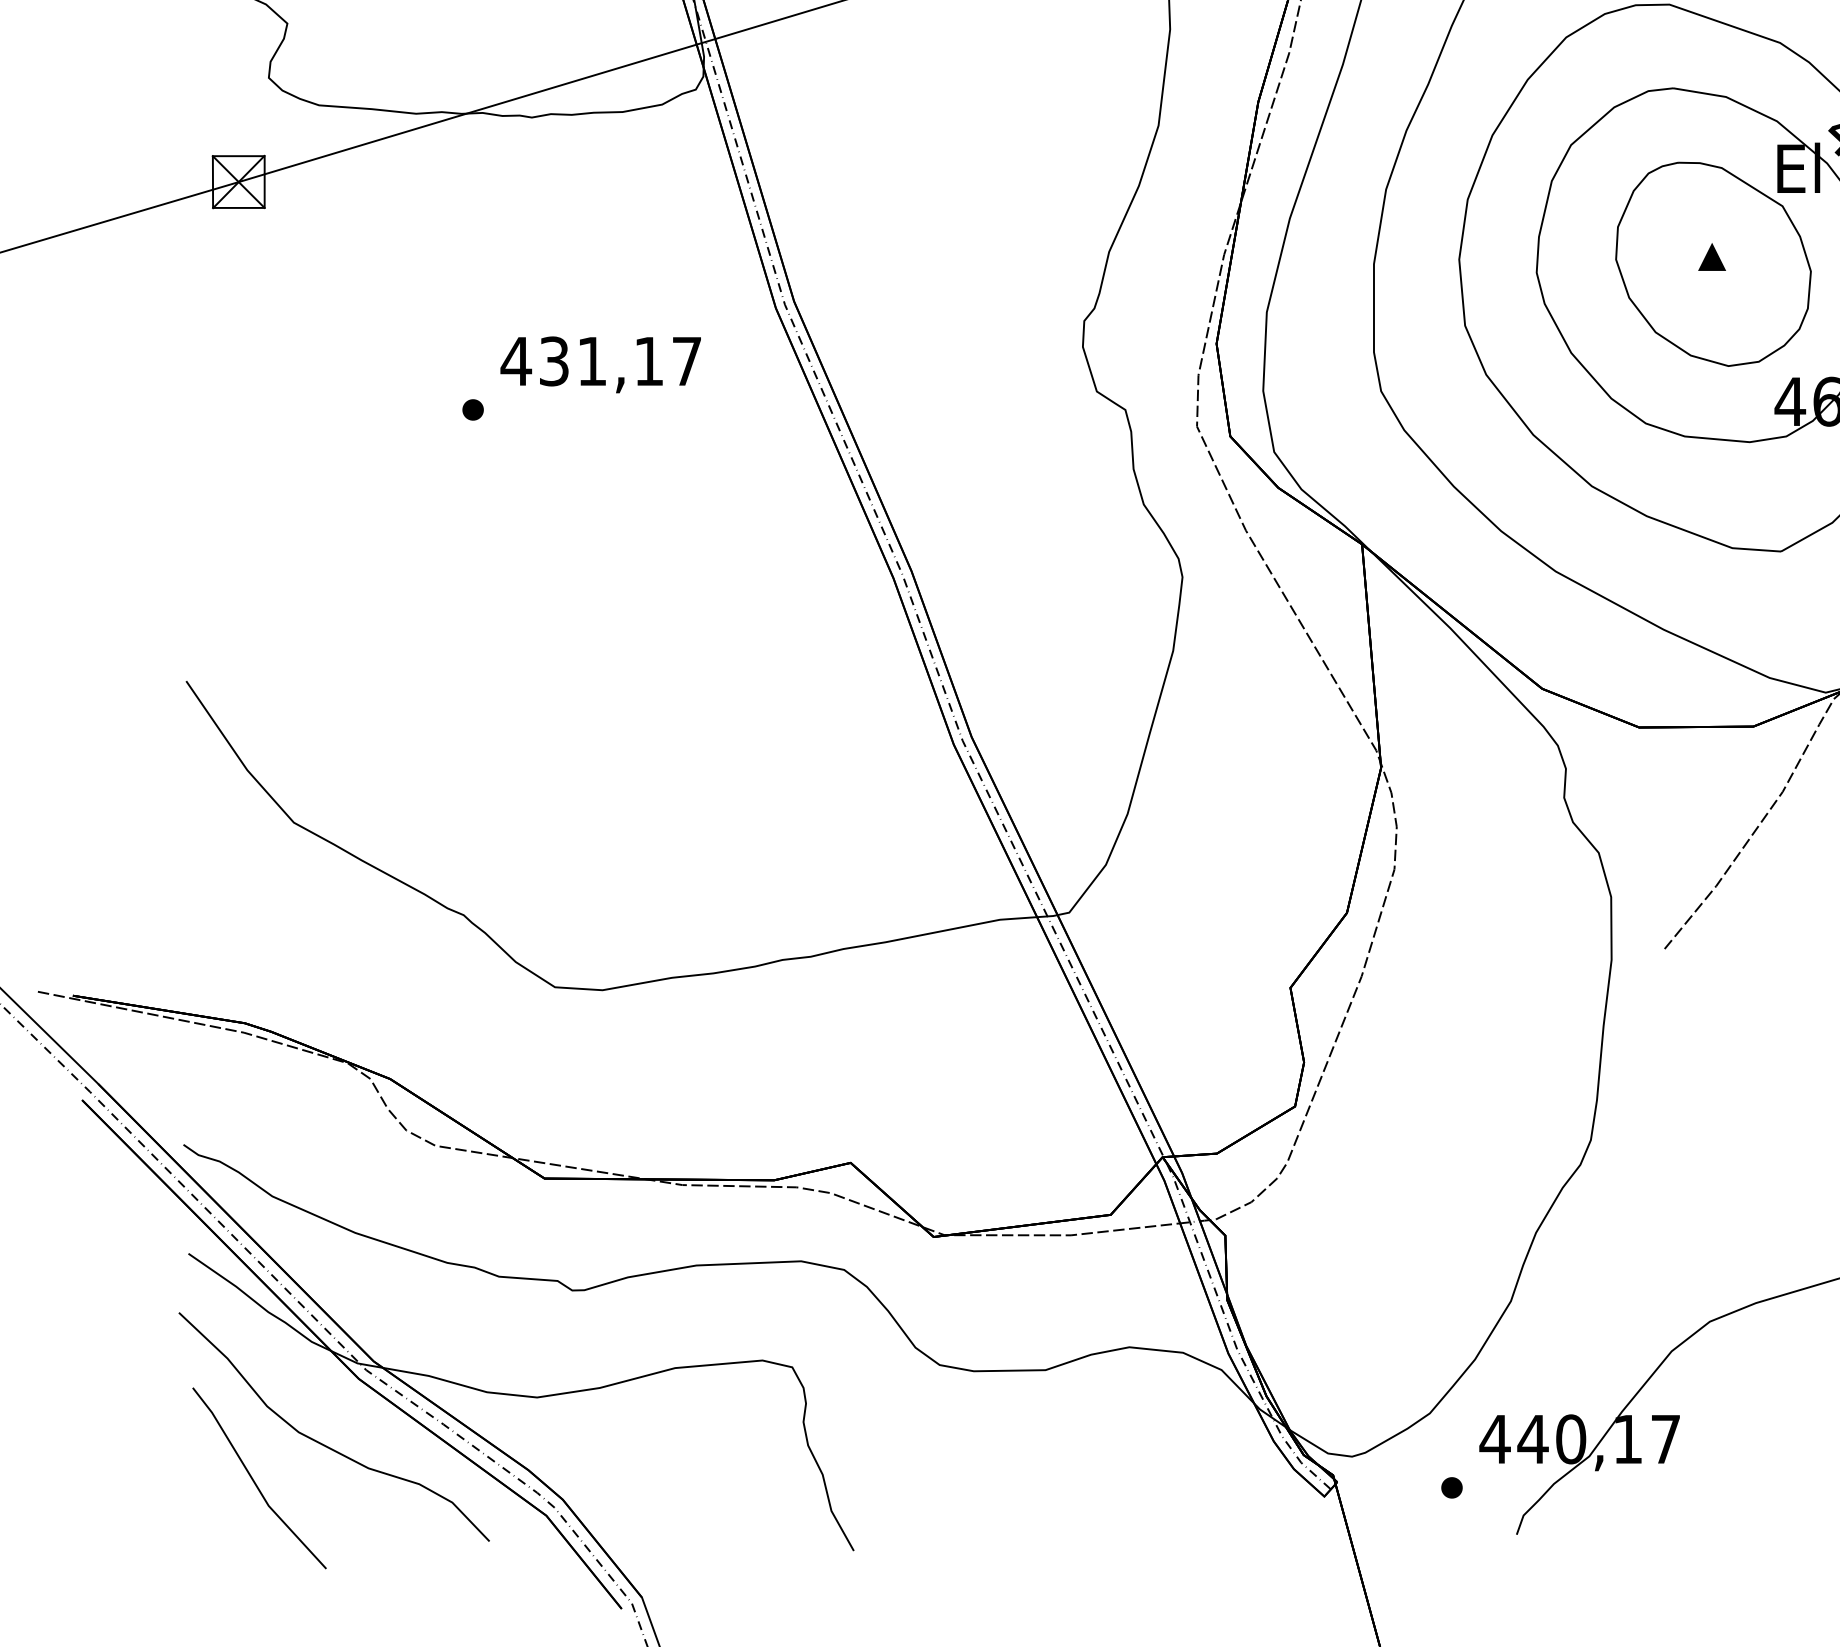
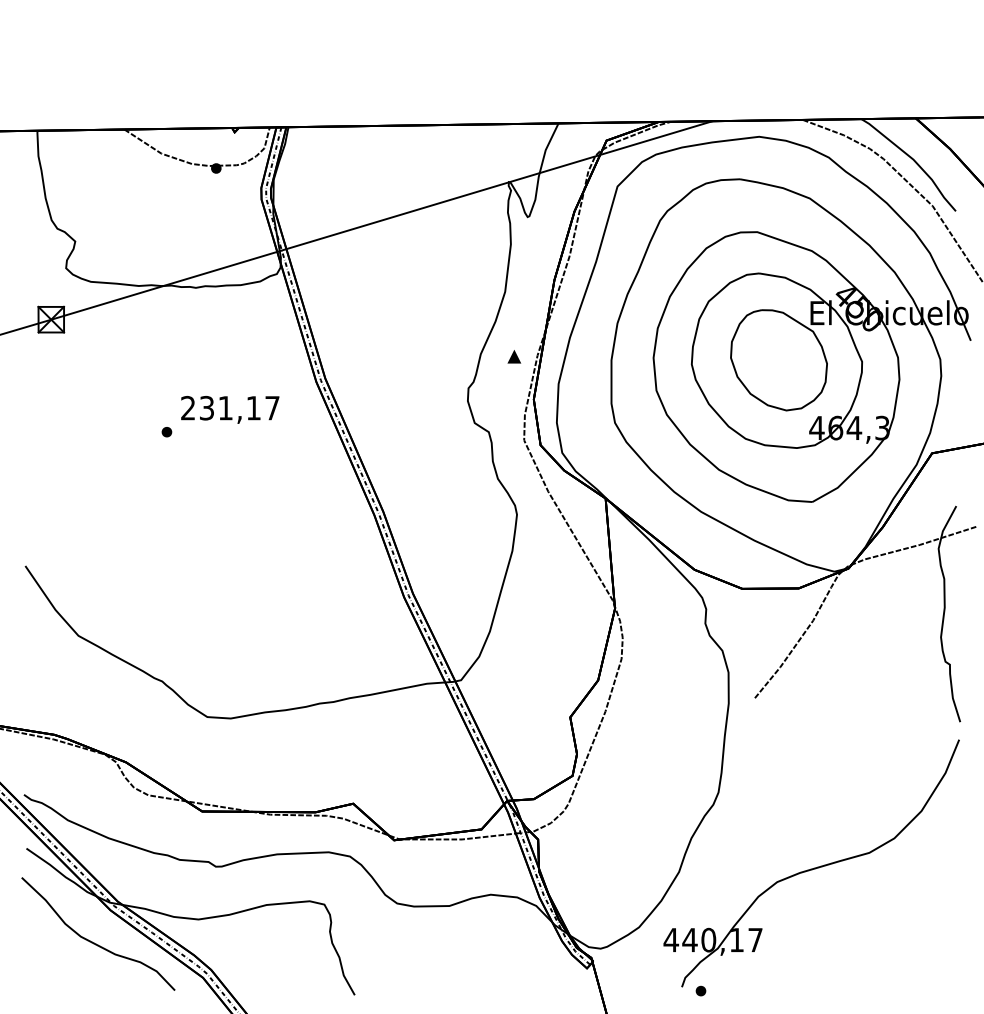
part: (1712, 256) -> (514, 356), moved
text: (514, 359) -> (187, 407), 431,17 -> 231,17
line: (255, 1480) -> (59, 960), removed
part: (1450, 1486) -> (700, 990), moved

